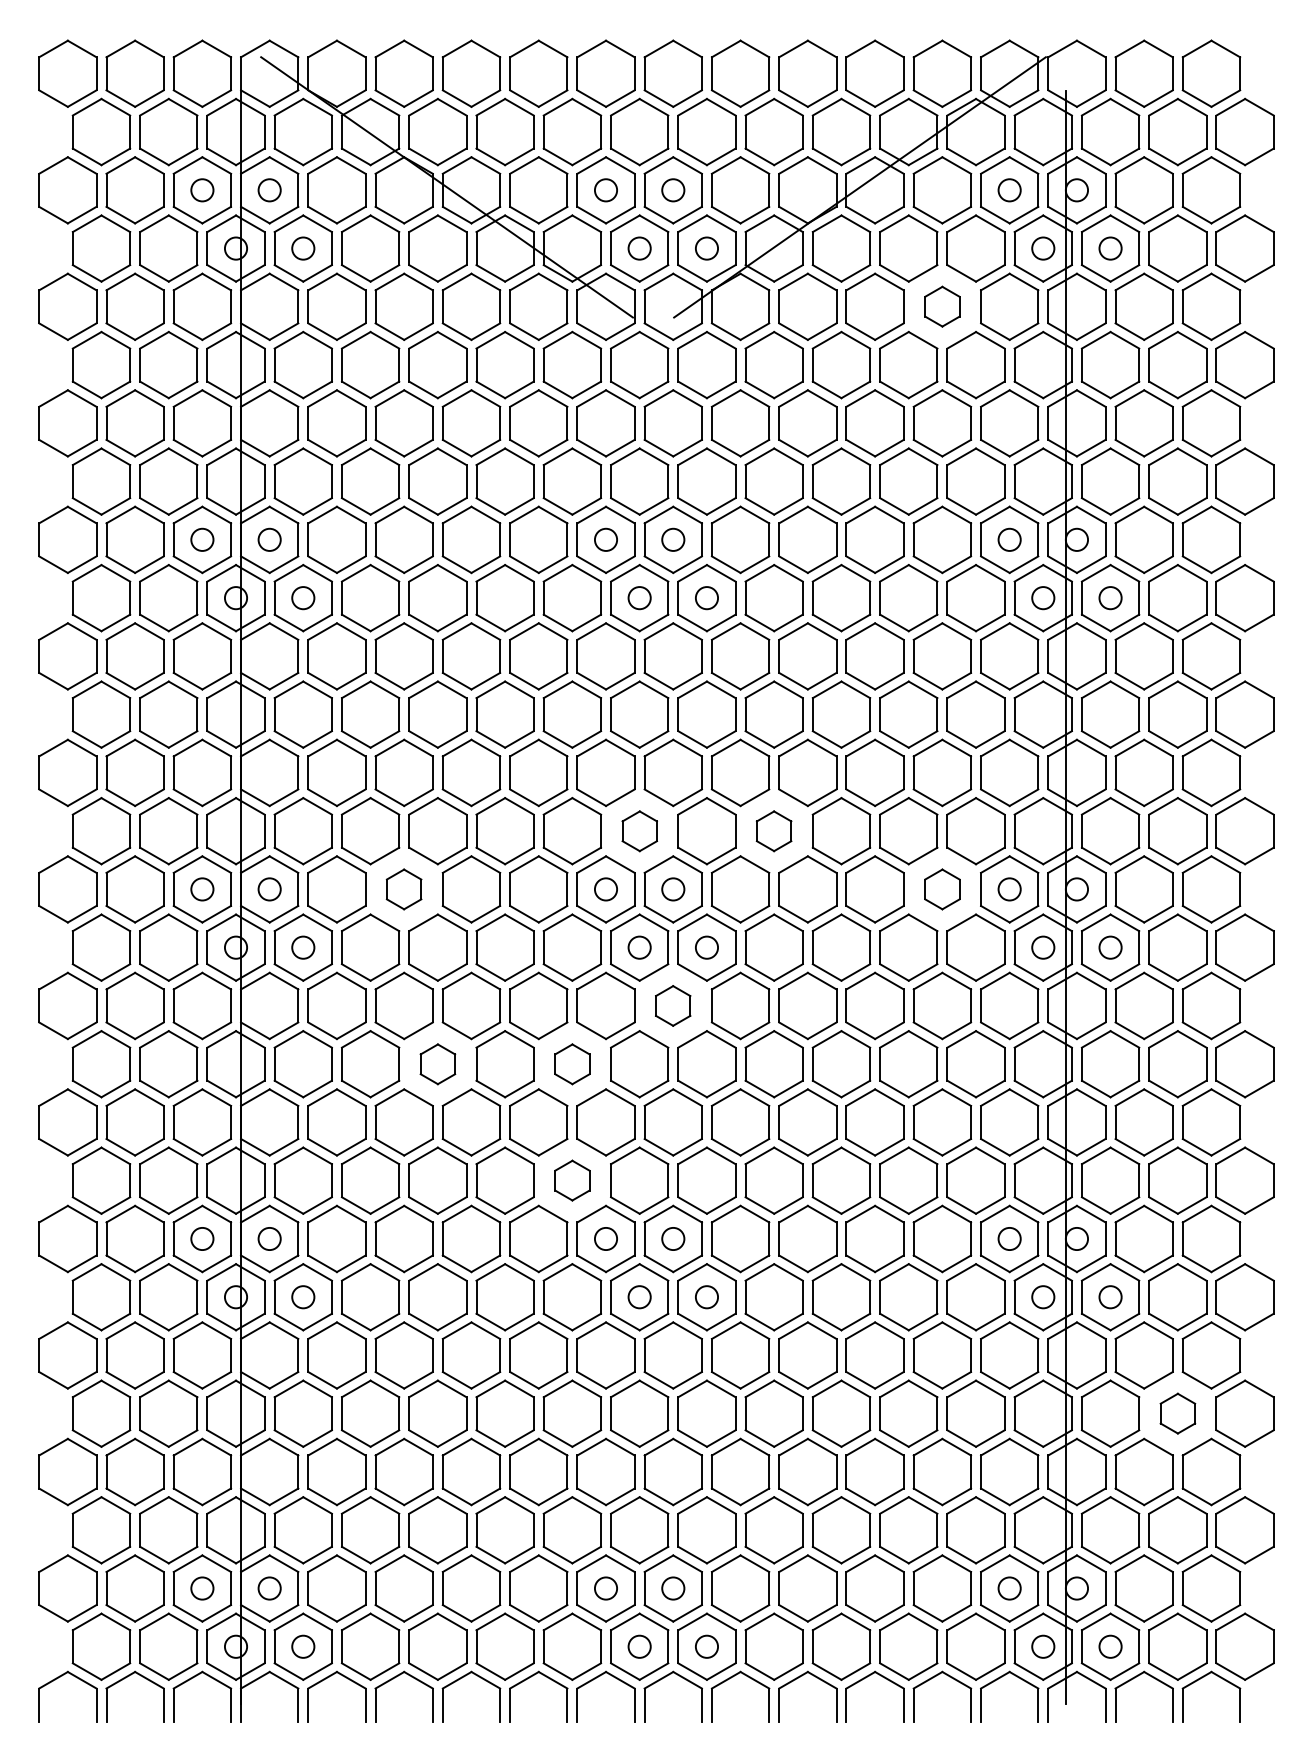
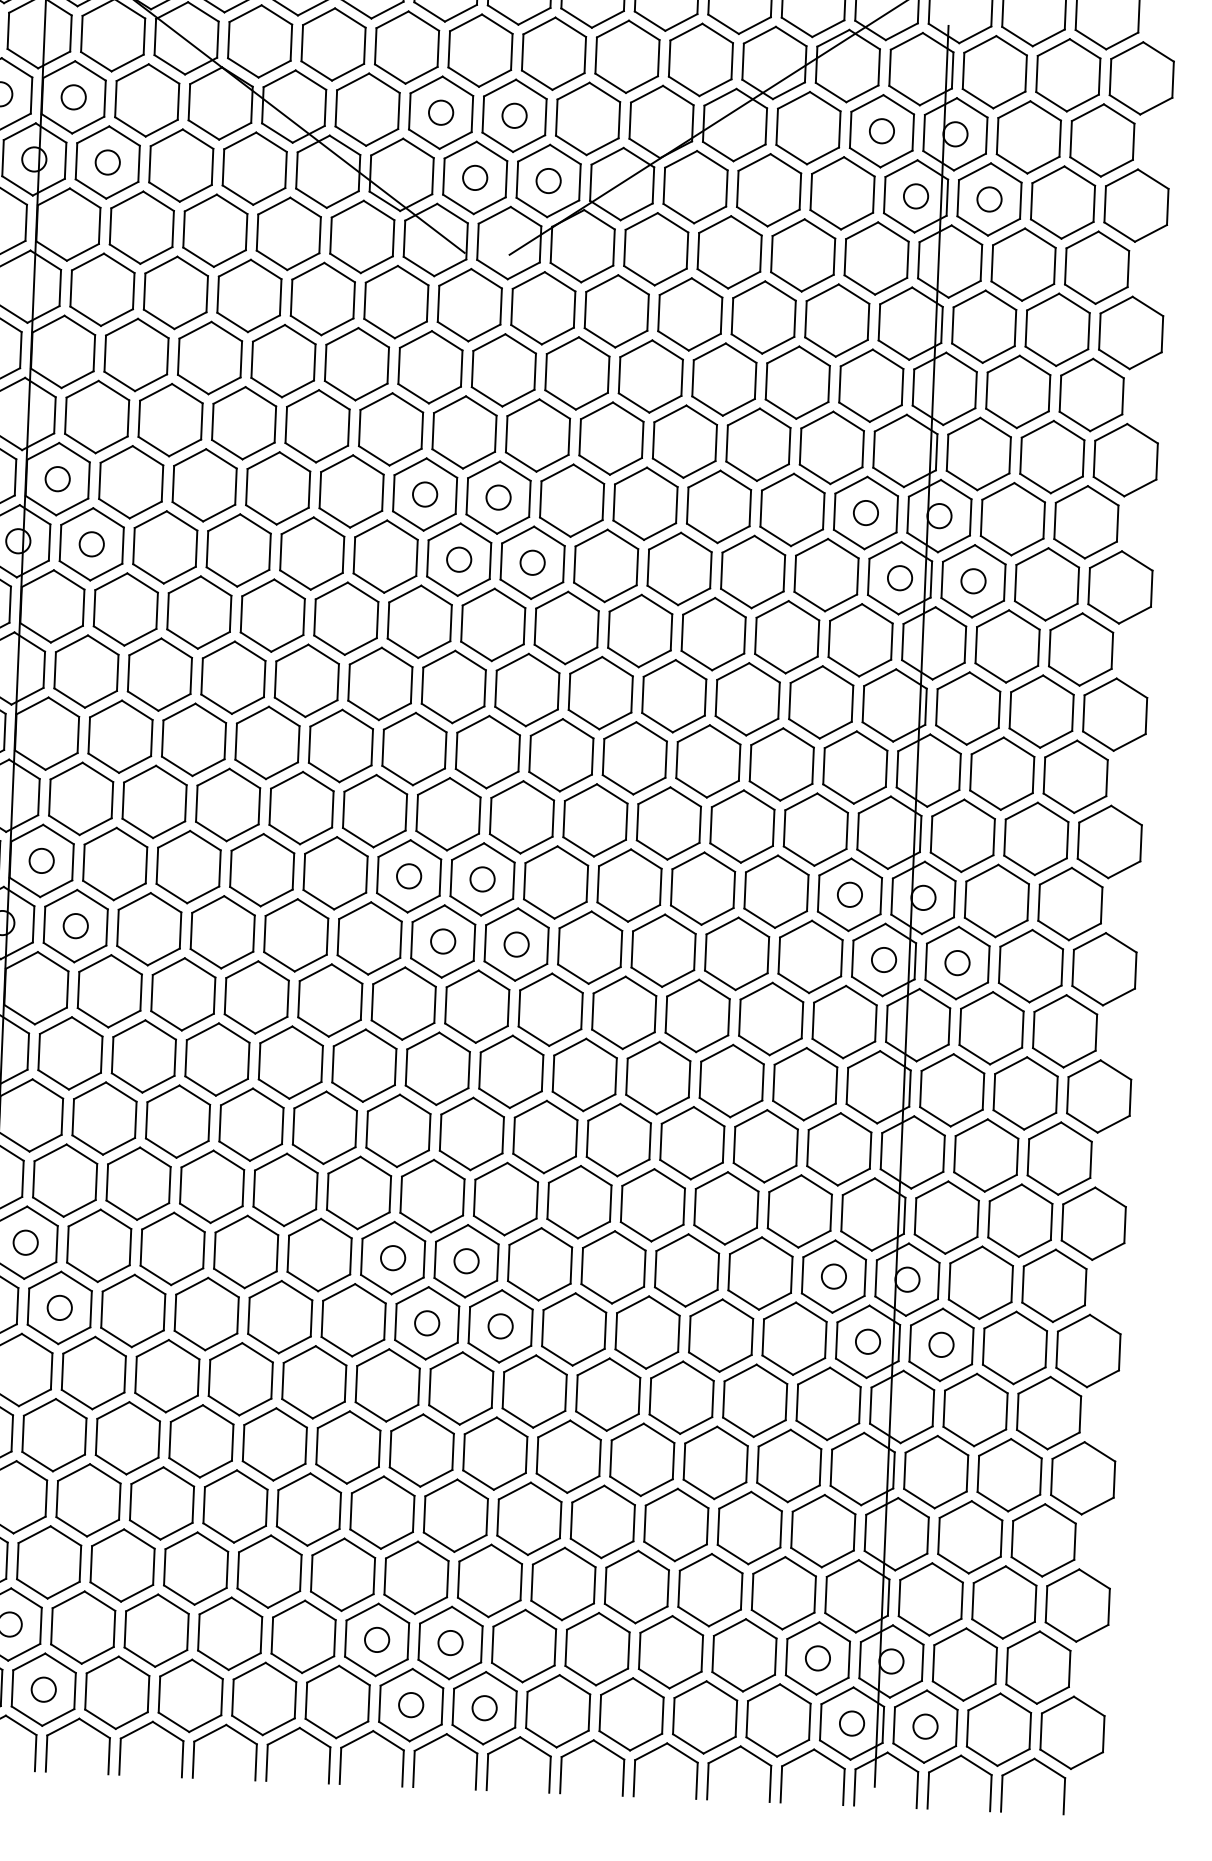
part: (942, 306) -> (803, 255), size x1.67
part: (639, 831) -> (448, 814), size x1.67
part: (773, 831) -> (594, 820), size x1.67
part: (403, 889) -> (187, 867), size x1.67
part: (942, 889) -> (776, 891), size x1.67
part: (672, 1005) -> (476, 1006), size x1.67
part: (437, 1064) -> (217, 1059), size x1.67
part: (572, 1064) -> (364, 1066), size x1.67
part: (572, 1180) -> (359, 1192), size x1.67
part: (1177, 1413) -> (1009, 1474), size x1.67

